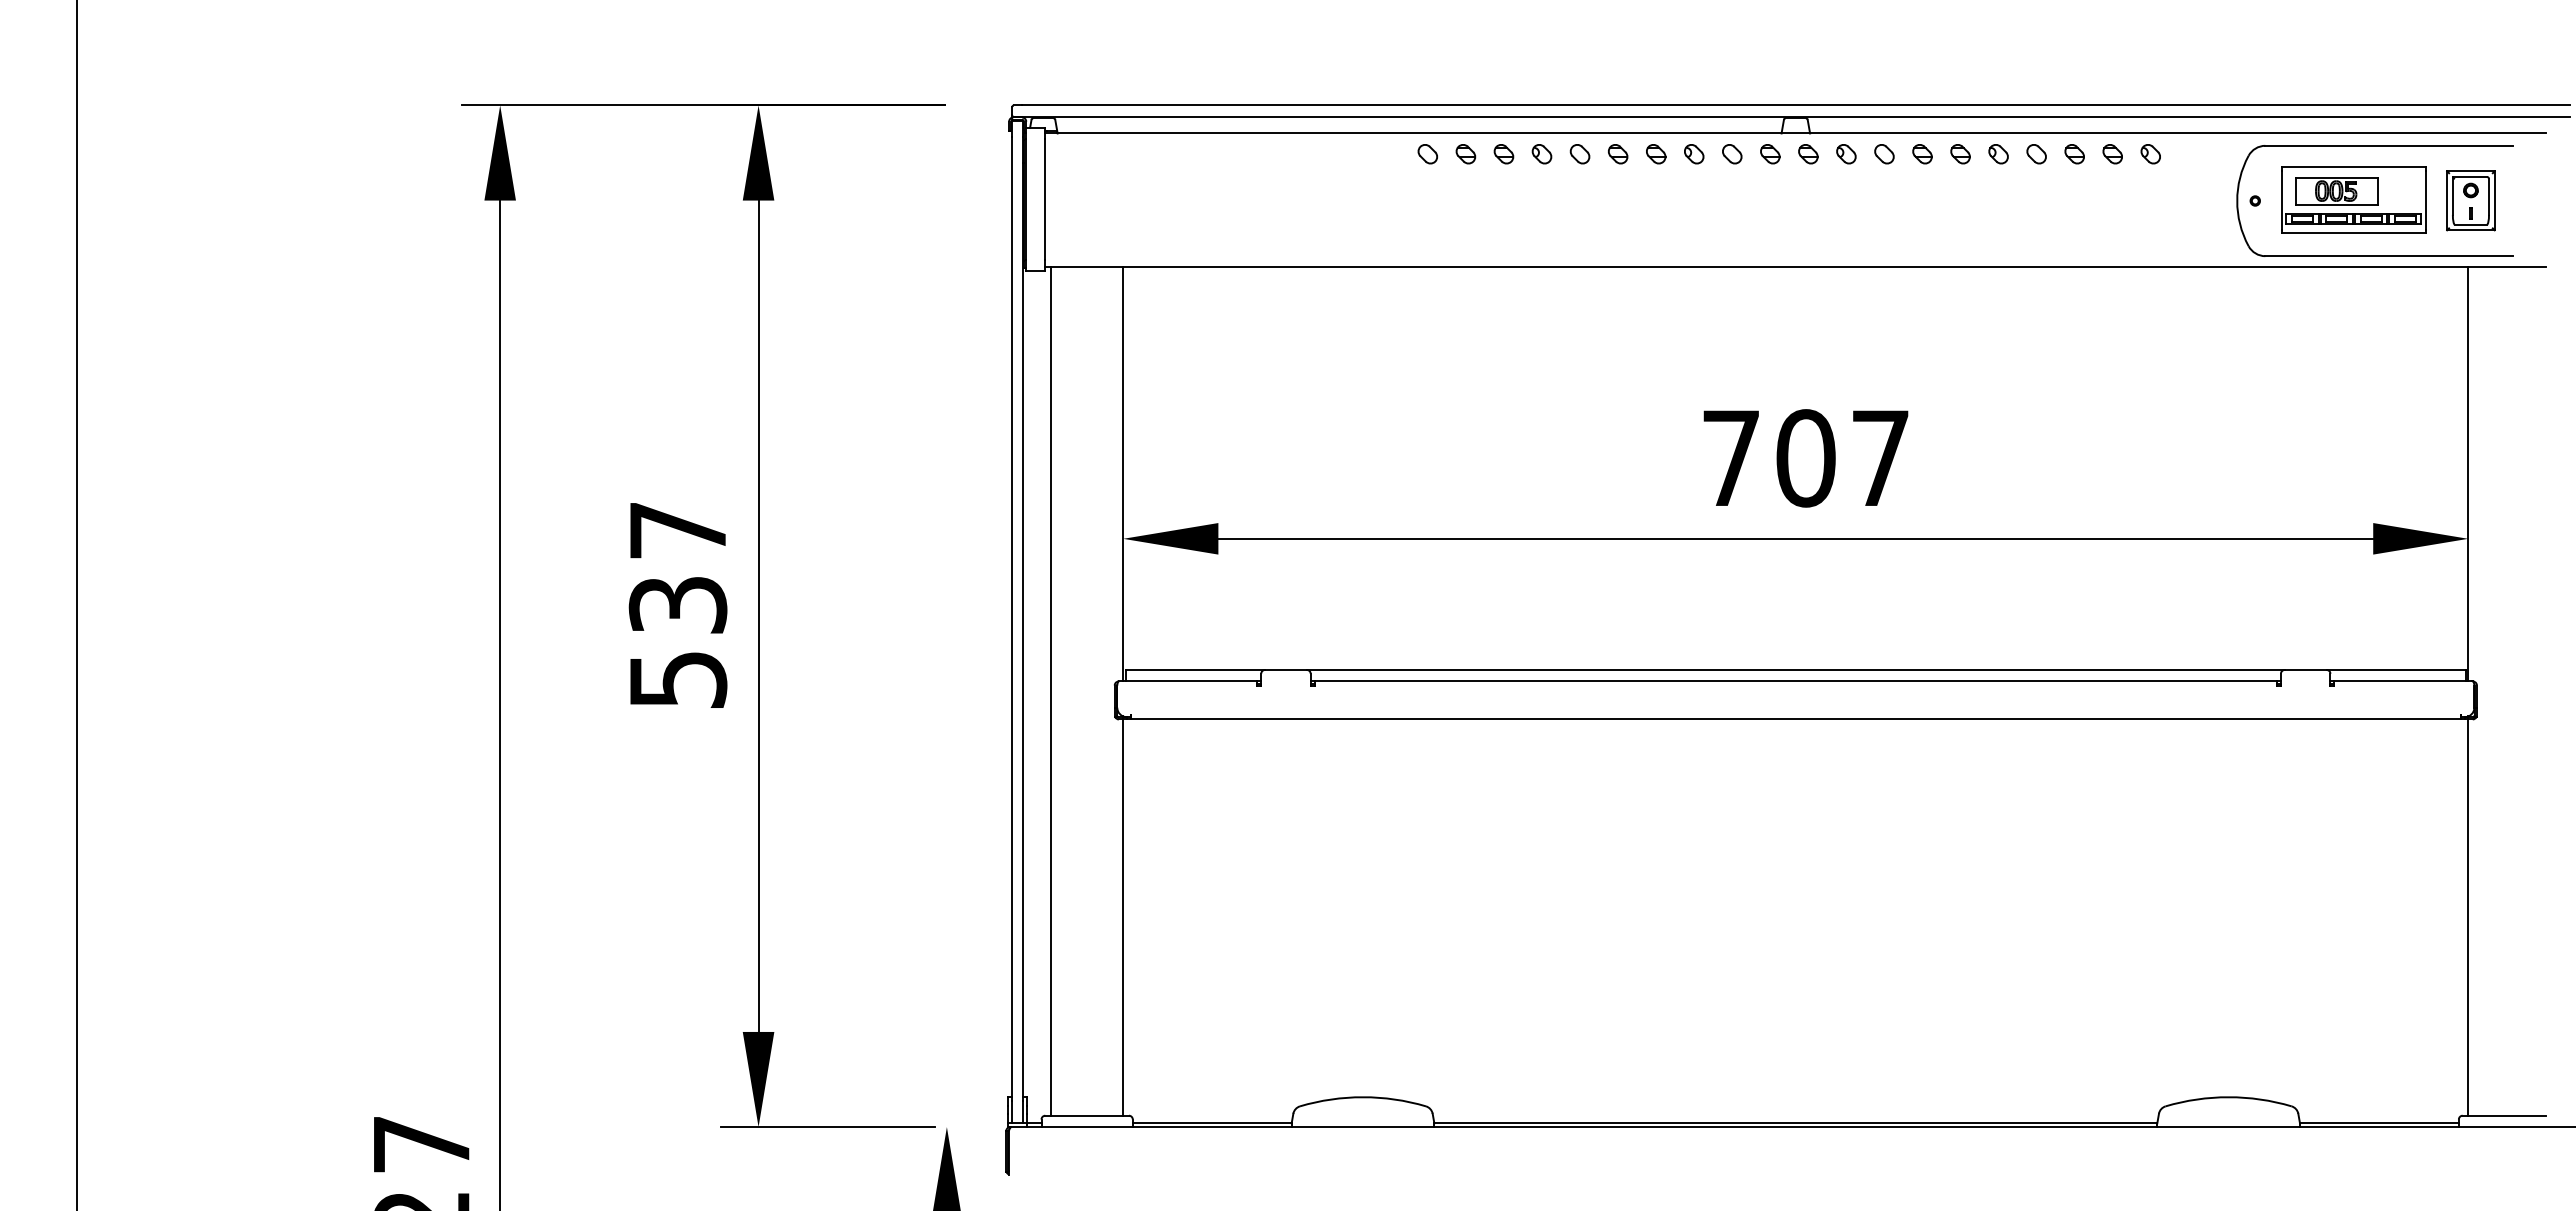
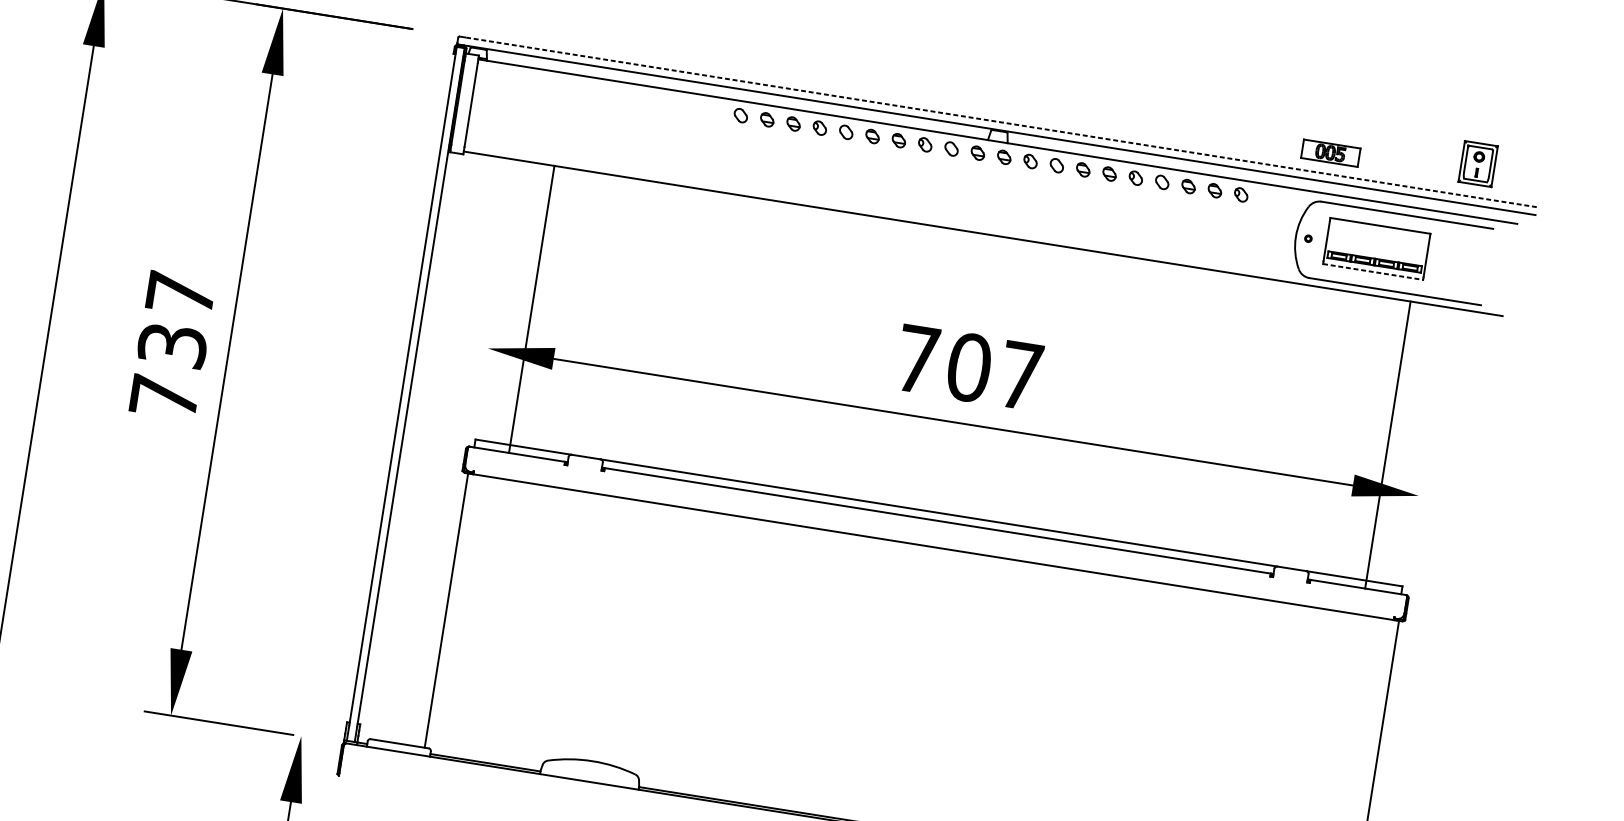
line: (1795, 105) -> (1000, 122), solid -> dashed
part: (2336, 191) -> (1330, 153), moved
part: (2470, 200) -> (1477, 163), moved
line: (2354, 233) -> (1373, 272), solid -> dashed
line: (1123, 473) -> (531, 309), moved
line: (2468, 473) -> (1388, 444), moved
text: (678, 679) -> (164, 397), 537 -> 737
line: (1051, 690) -> (421, 445), removed

